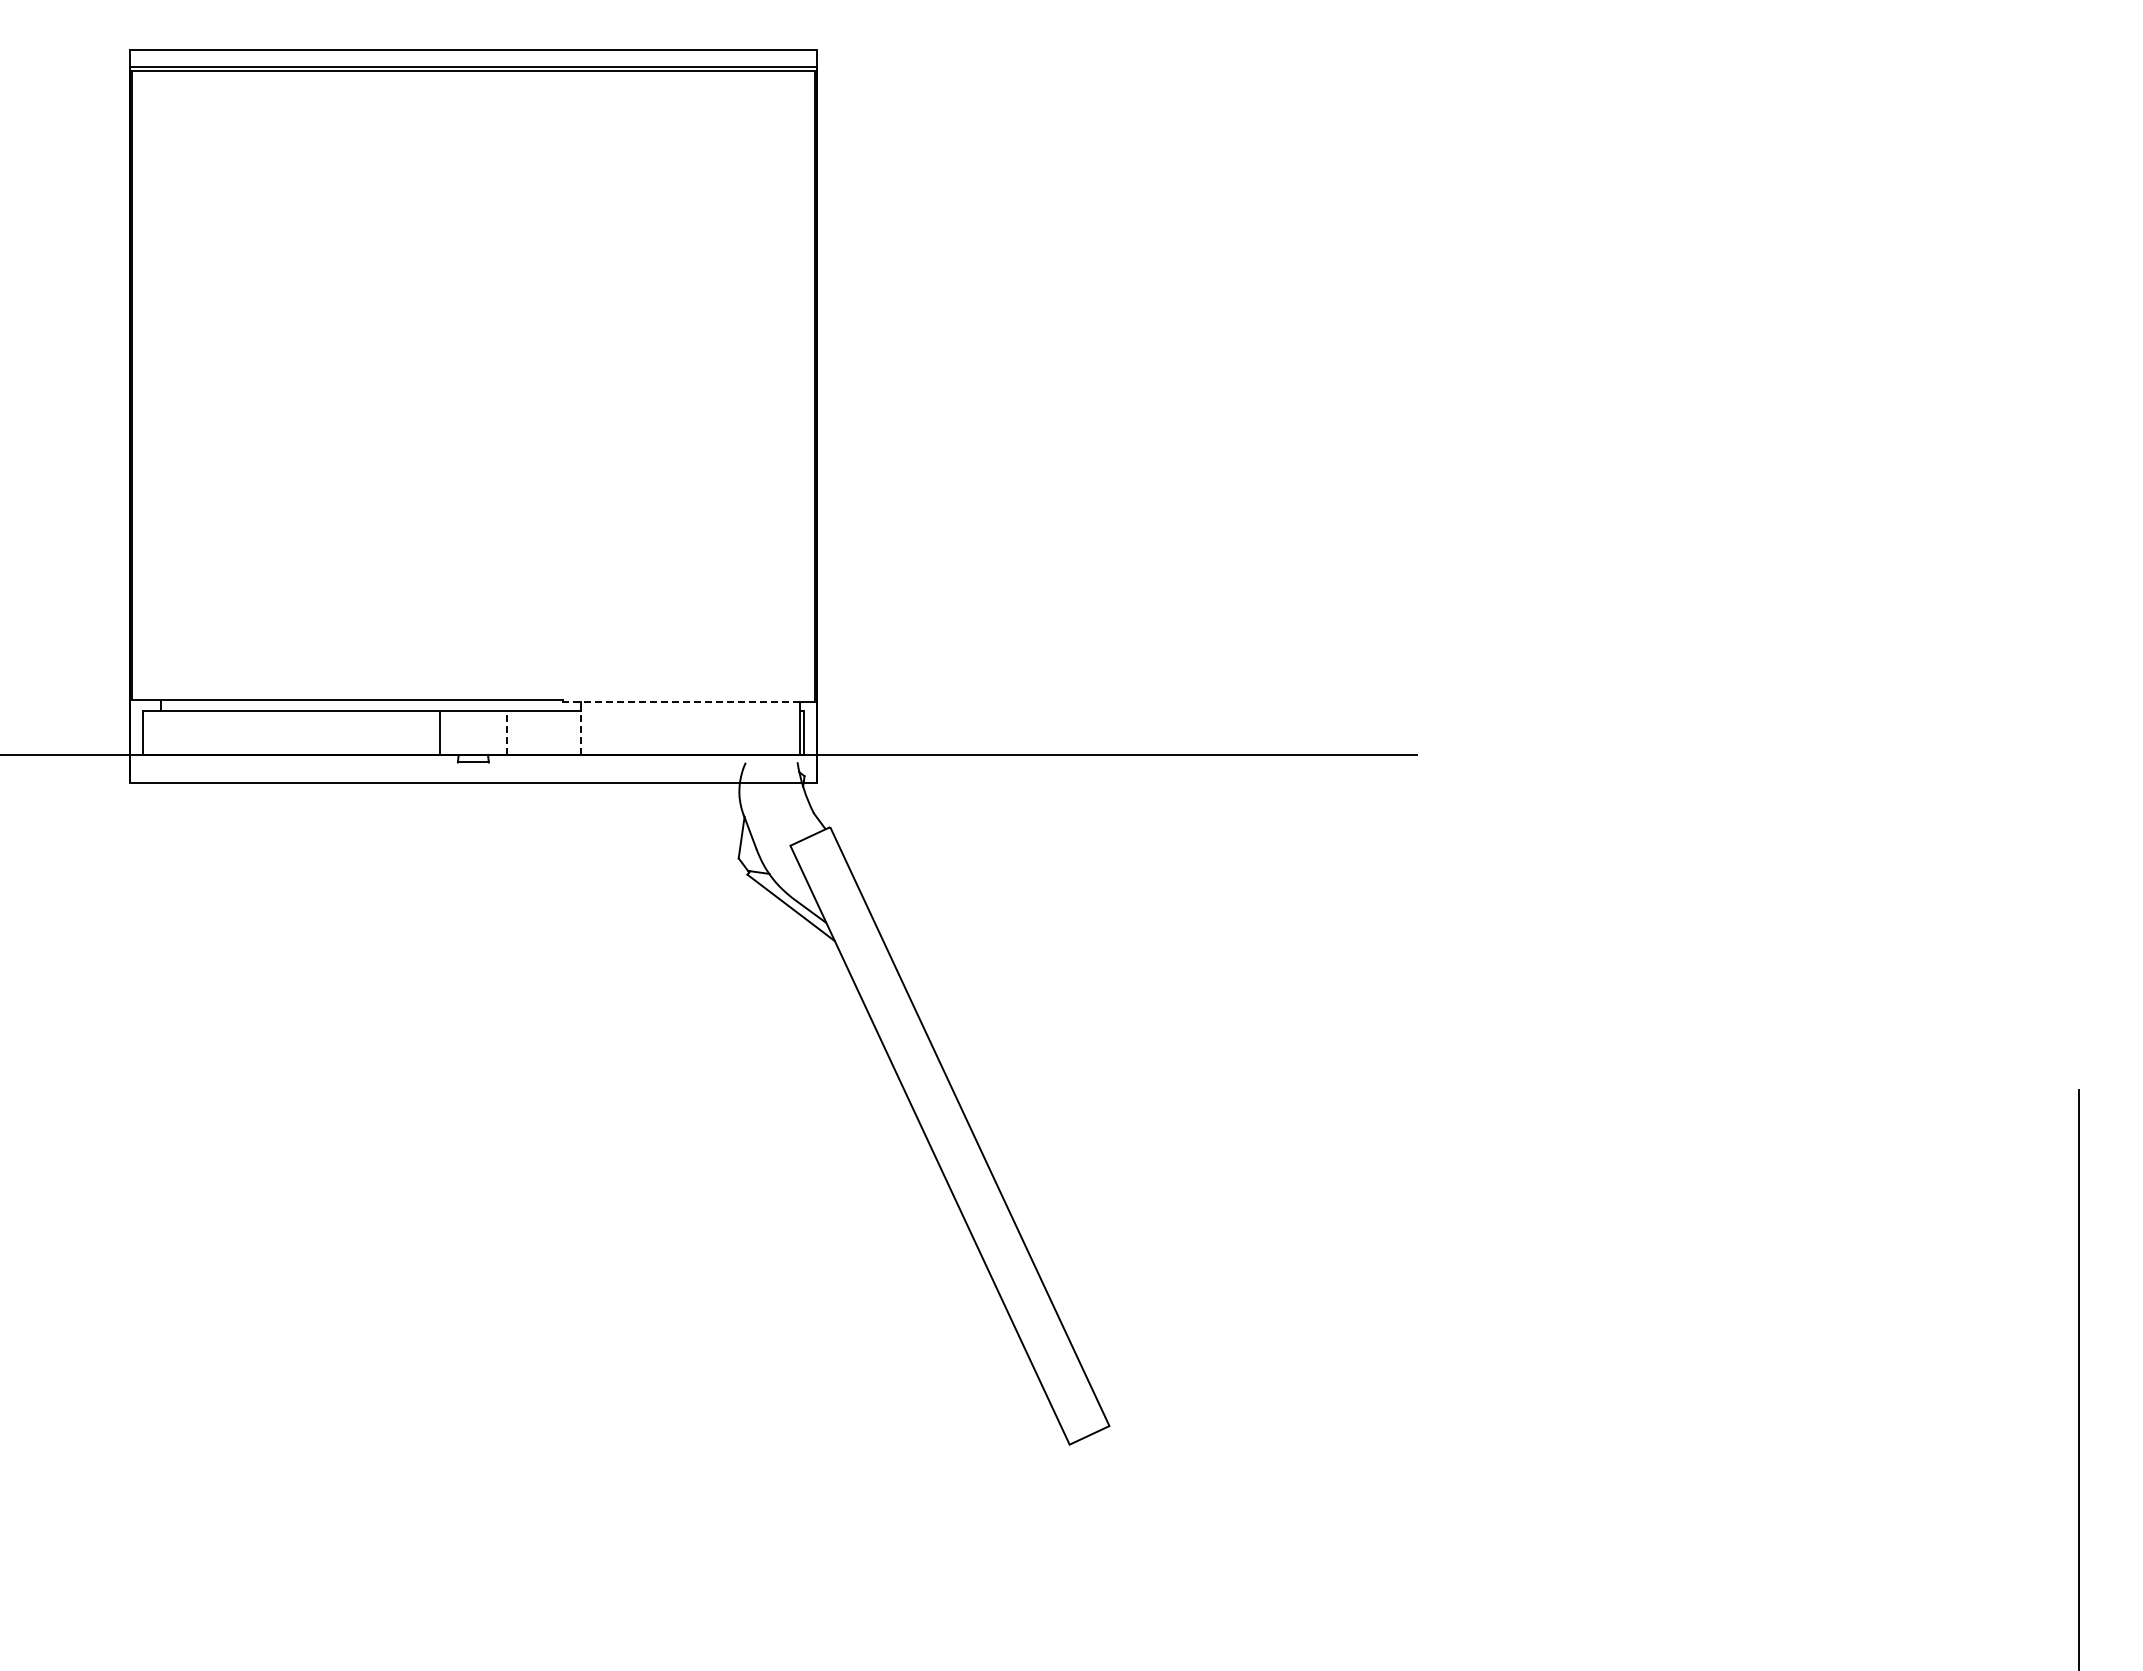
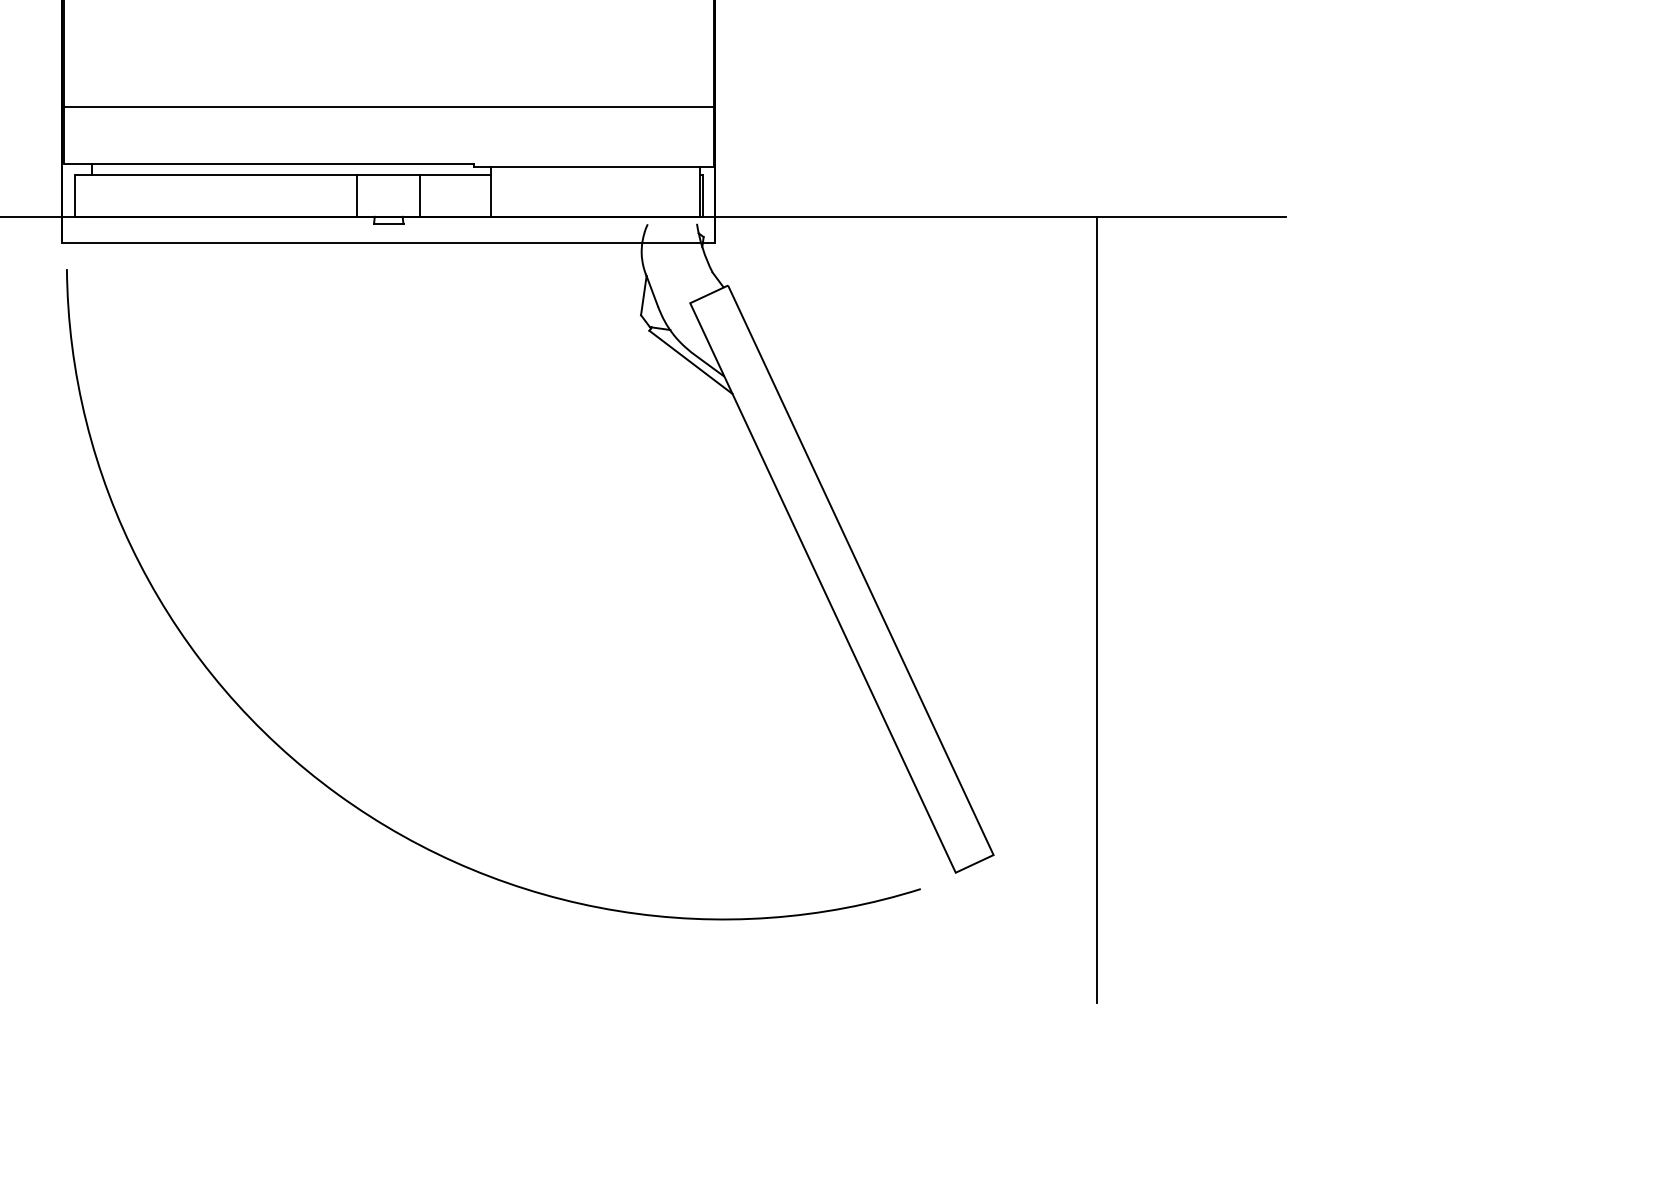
line: (473, 639) -> (388, 107), added
line: (681, 702) -> (586, 167), dashed -> solid
line: (506, 732) -> (420, 195), dashed -> solid
line: (580, 732) -> (490, 195), dashed -> solid
line: (1218, 1167) -> (1097, 609), added
arc: (426, 1365) -> (344, 797), added

